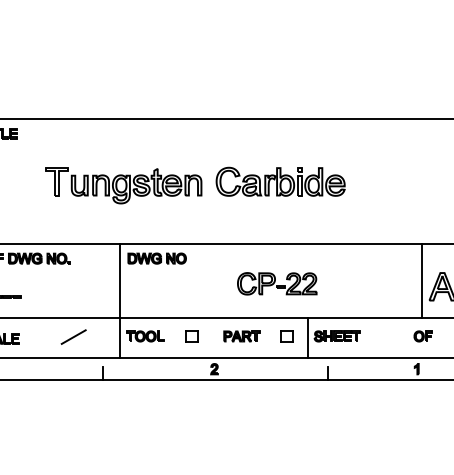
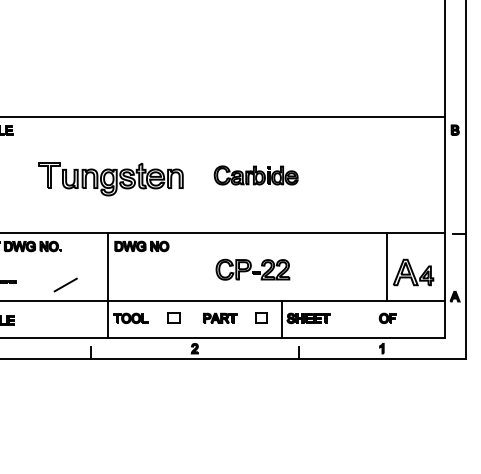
part: (281, 181) -> (256, 175), size x0.7
line: (73, 336) -> (65, 284), moved

